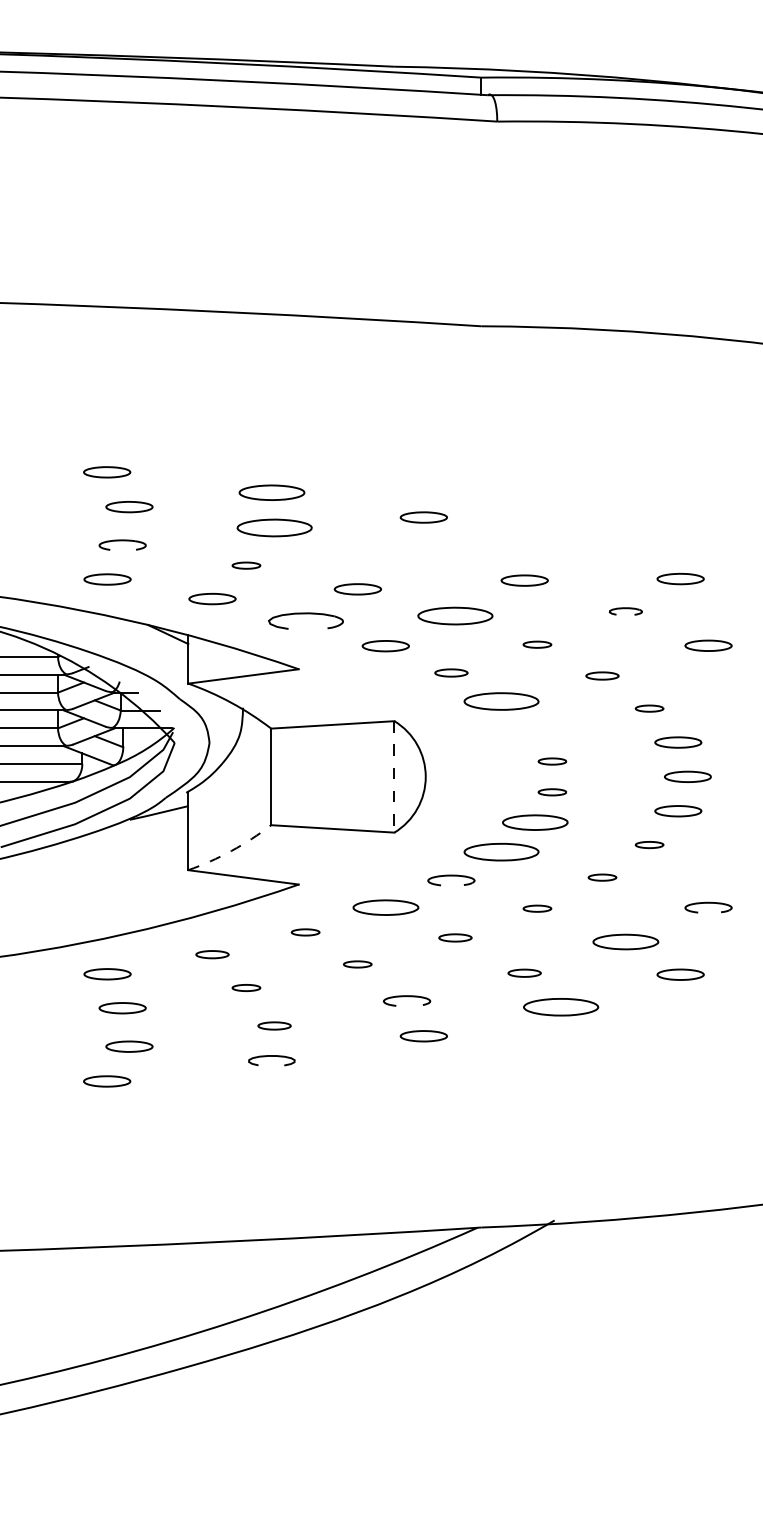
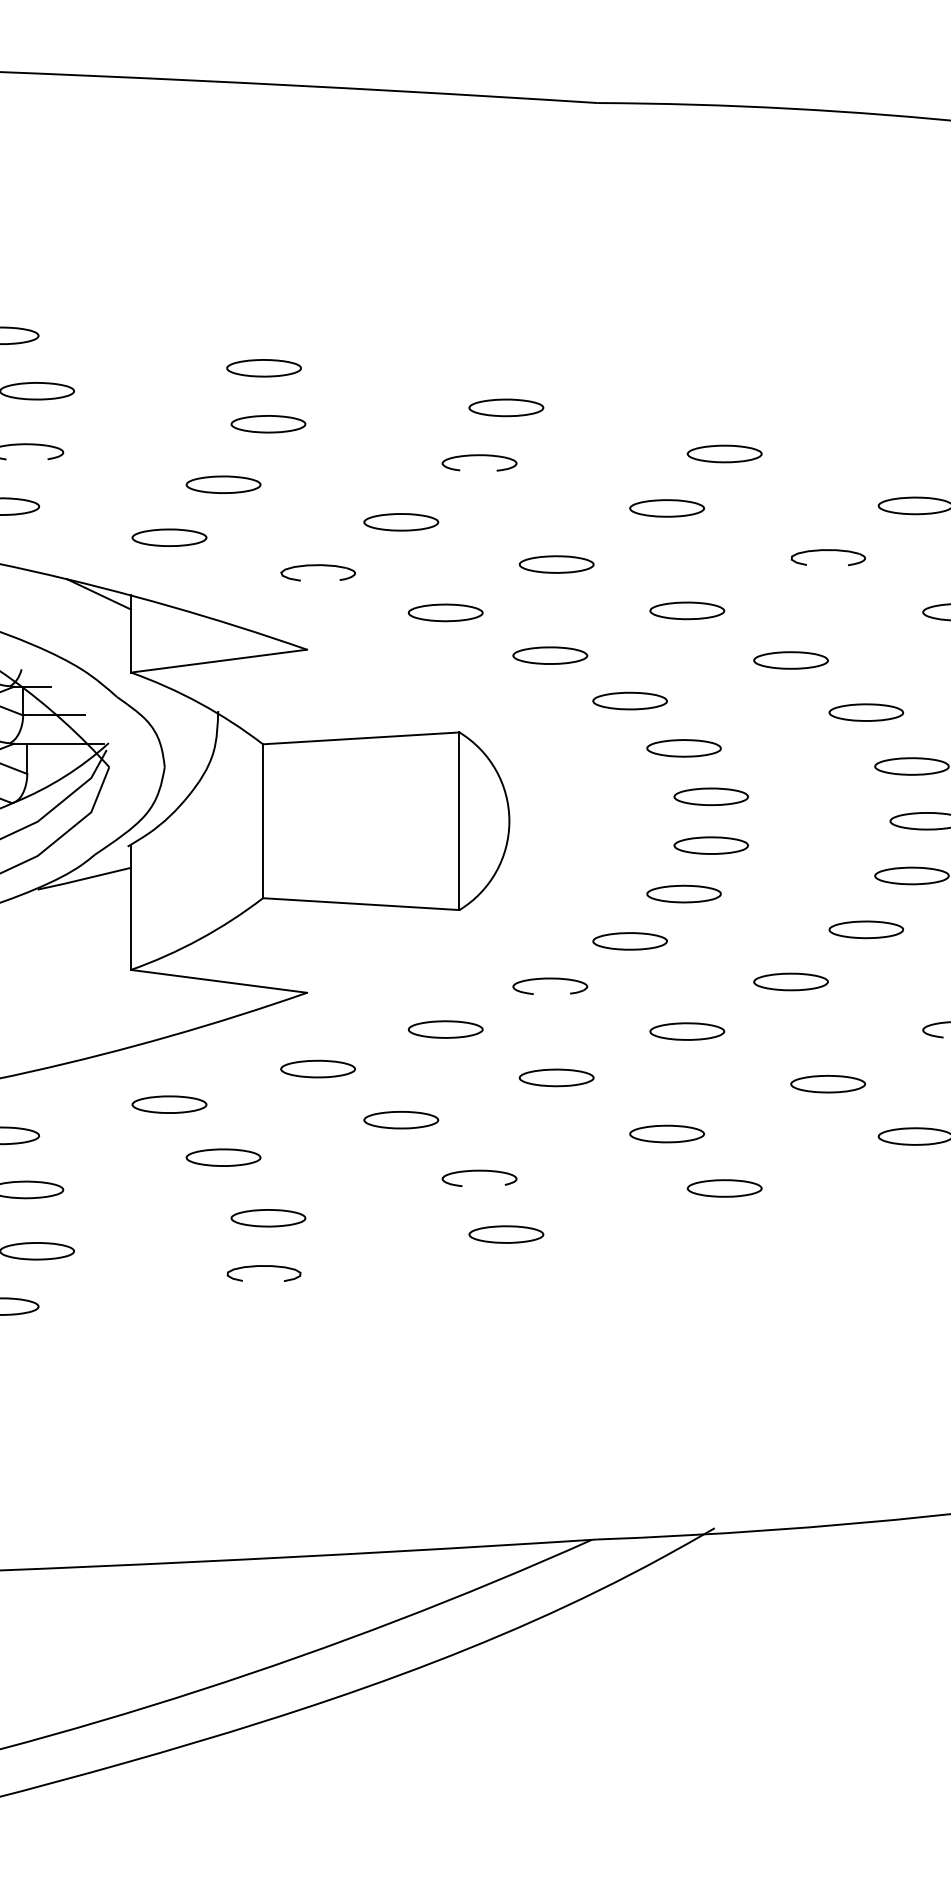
part: (271, 492) -> (263, 367), size x0.71
part: (274, 527) -> (268, 423), size x0.62
part: (560, 546) -> (724, 454), added
part: (407, 551) -> (480, 461), added
part: (246, 565) -> (223, 484), size x1.67
part: (625, 611) -> (827, 557), size x1.43
part: (455, 615) -> (556, 563), size x0.62
part: (305, 620) -> (317, 571), size x0.62
part: (537, 644) -> (687, 610), size x1.67
part: (451, 672) -> (550, 654), size x1.43
part: (602, 675) -> (791, 659), size x1.43
part: (501, 701) -> (630, 701), size x0.62
part: (649, 708) -> (865, 712), size x1.67
part: (535, 731) -> (684, 748), added
part: (552, 761) -> (711, 796), size x1.67
line: (394, 776) -> (459, 820), dashed -> solid
part: (552, 792) -> (711, 846), size x1.67
part: (535, 822) -> (684, 893), size x0.71
part: (649, 844) -> (865, 928), size x1.67
arc: (231, 850) -> (199, 938), dashed -> solid
part: (501, 852) -> (630, 941), size x0.62
part: (602, 877) -> (791, 981), size x1.67
part: (385, 907) -> (445, 1029), size x0.71
part: (537, 908) -> (687, 1030), size x1.67
part: (305, 932) -> (317, 1069), size x1.67
part: (455, 937) -> (556, 1077), size x1.43
part: (625, 941) -> (827, 1083), size x0.71
part: (212, 954) -> (169, 1104), size x1.43
part: (357, 964) -> (400, 1120), size x1.67
part: (524, 973) -> (666, 1134), size x1.43
part: (246, 987) -> (223, 1156), size x1.67
part: (560, 1007) -> (724, 1188), size x0.62
part: (274, 1025) -> (268, 1217), size x1.43

